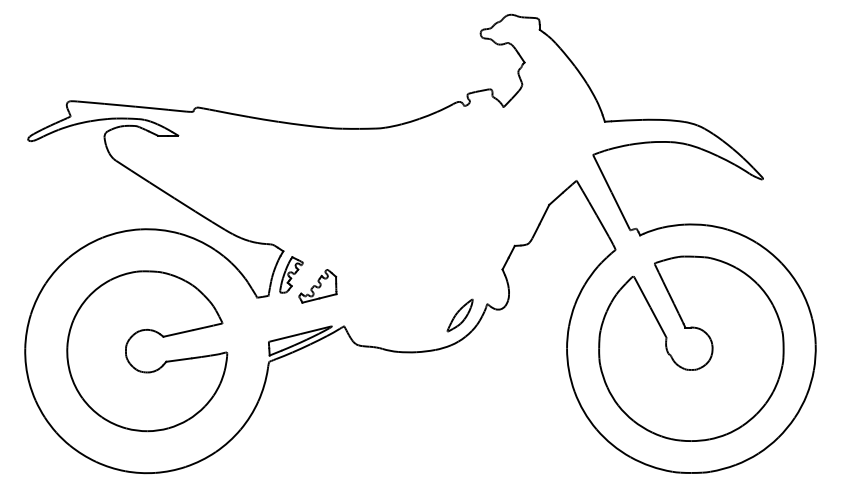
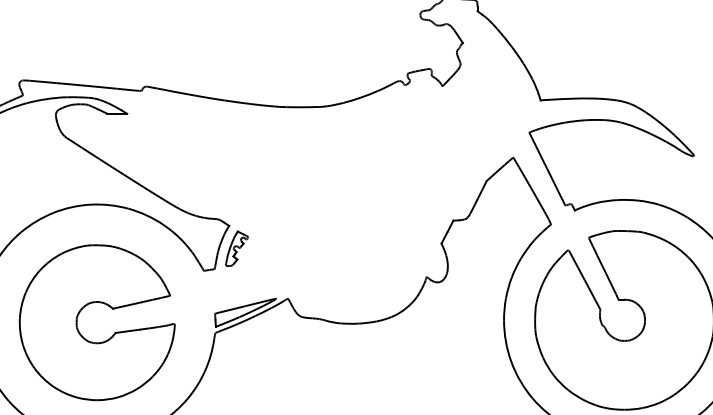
part: (317, 286) -> (262, 259), removed
part: (459, 315) -> (399, 288), removed

